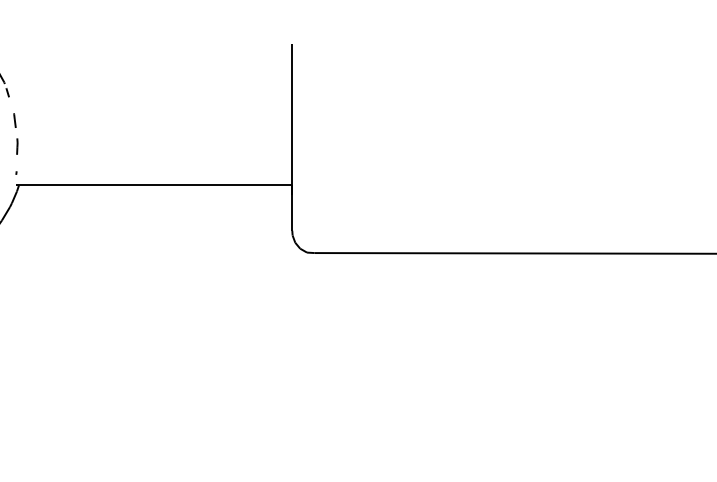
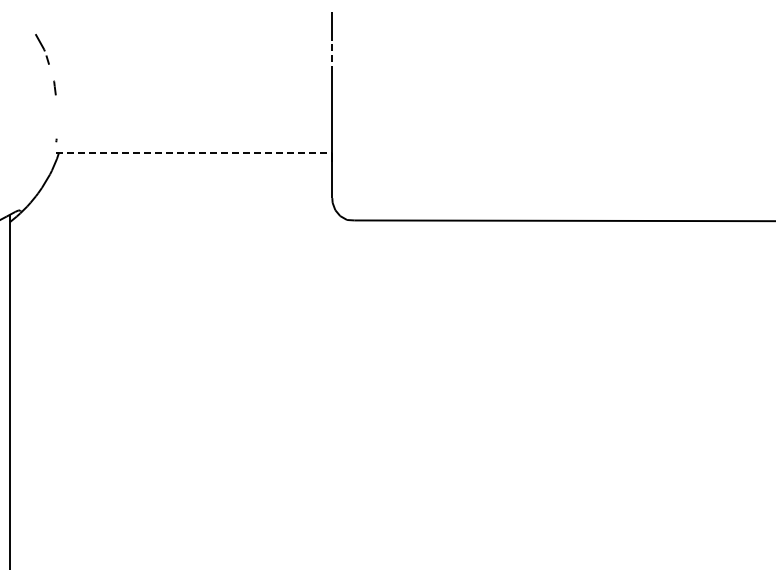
line: (292, 90) -> (332, 57), solid -> dashed
line: (17, 146) -> (57, 113), removed
line: (154, 185) -> (194, 152), solid -> dashed

